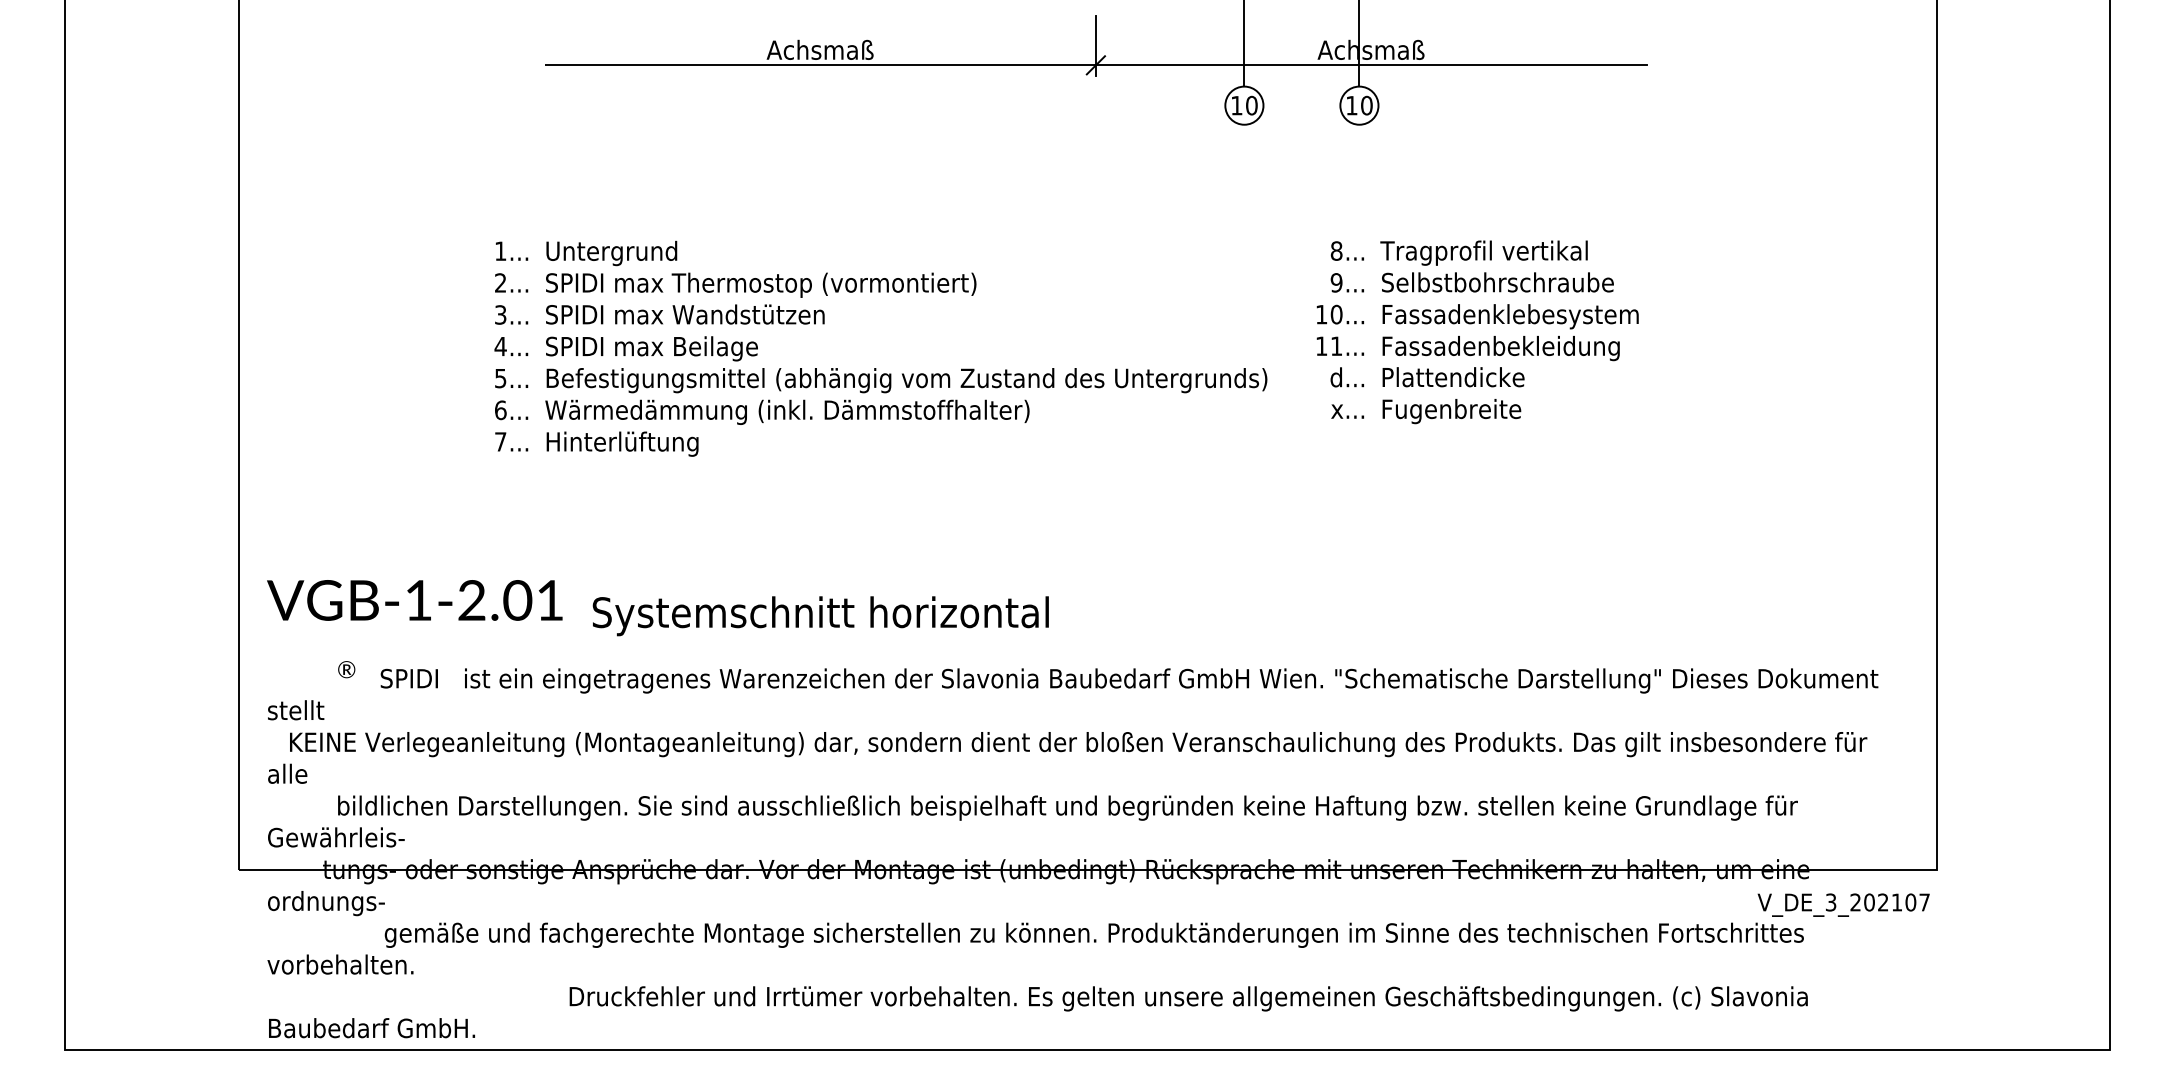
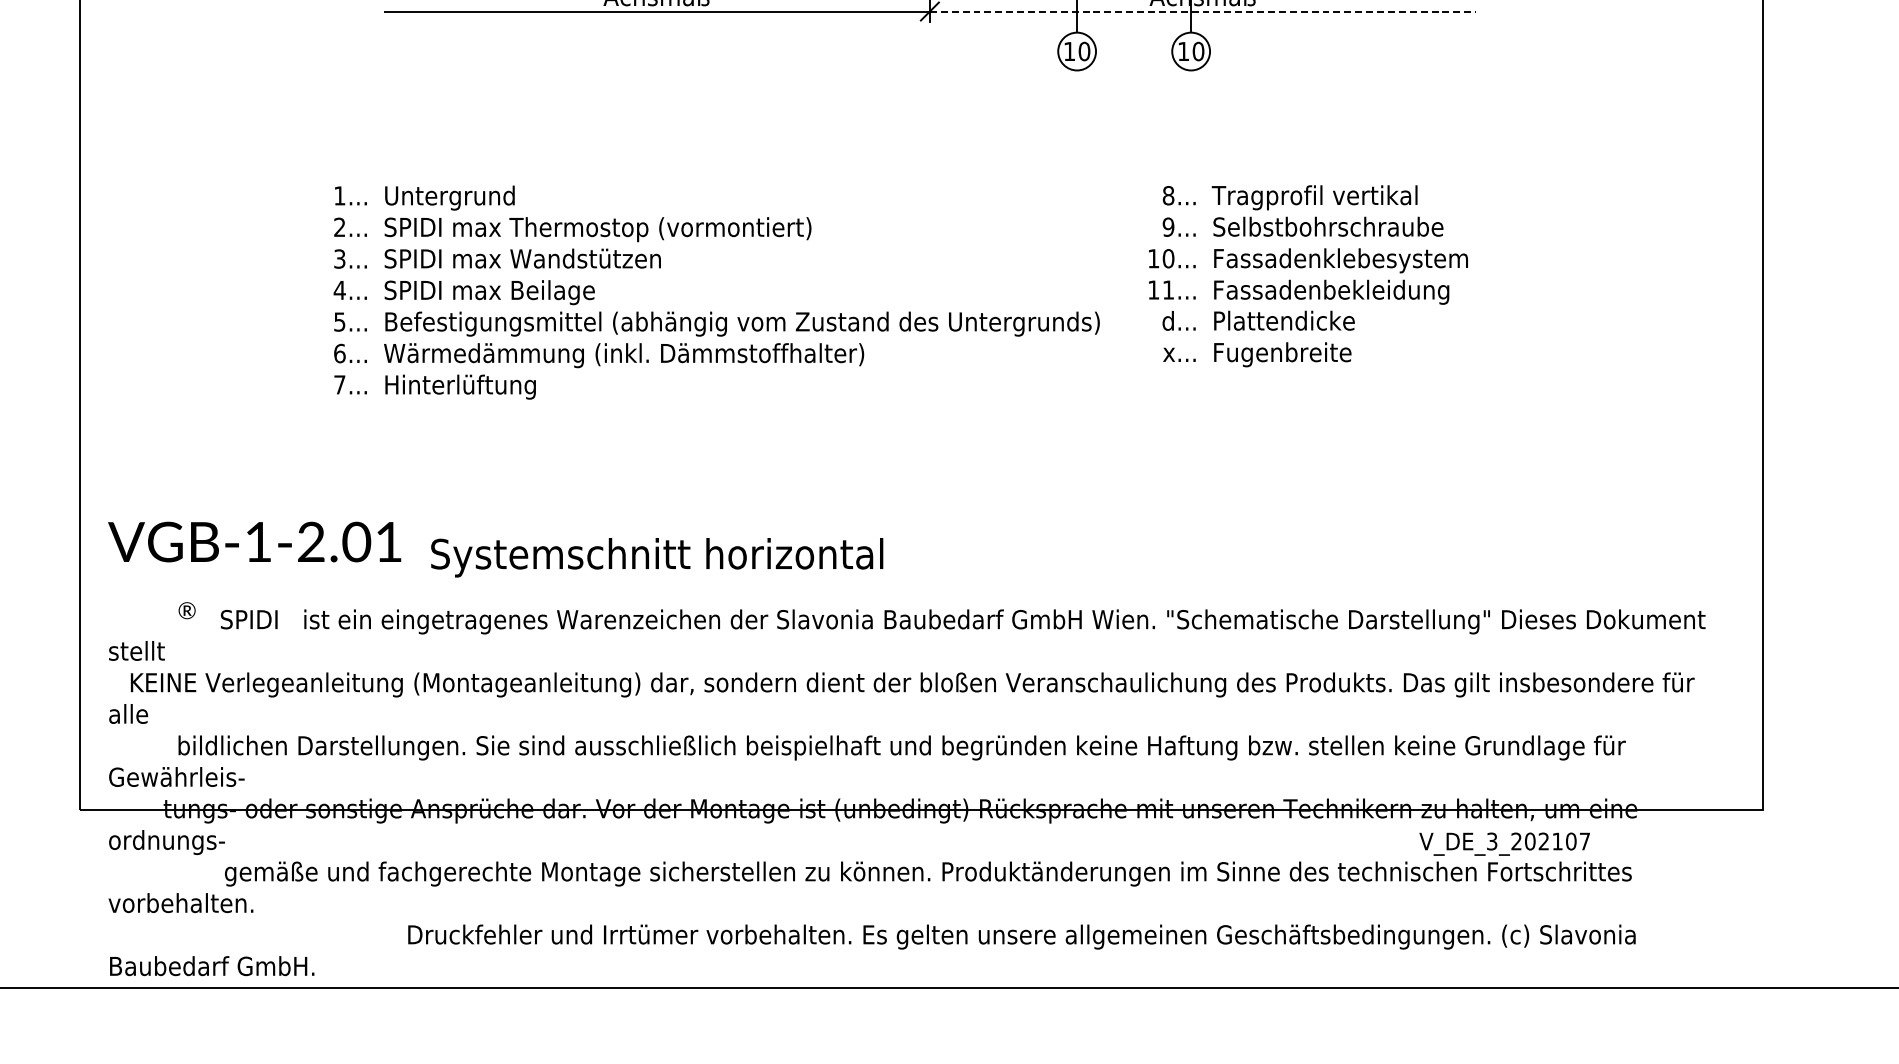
line: (1371, 65) -> (1203, 11), solid -> dashed
text: (1843, 904) -> (1504, 843), moved

